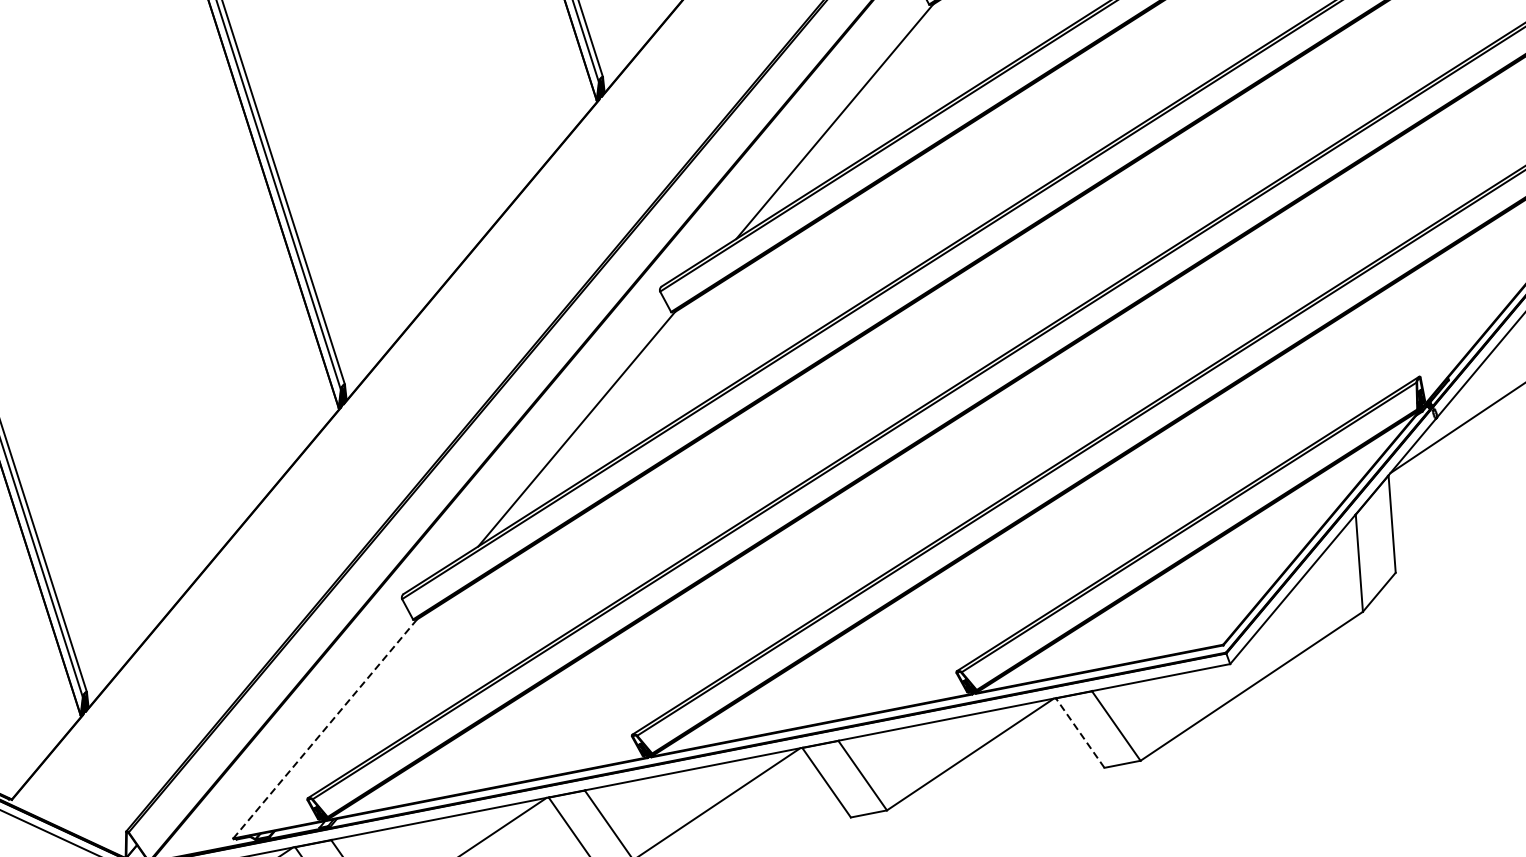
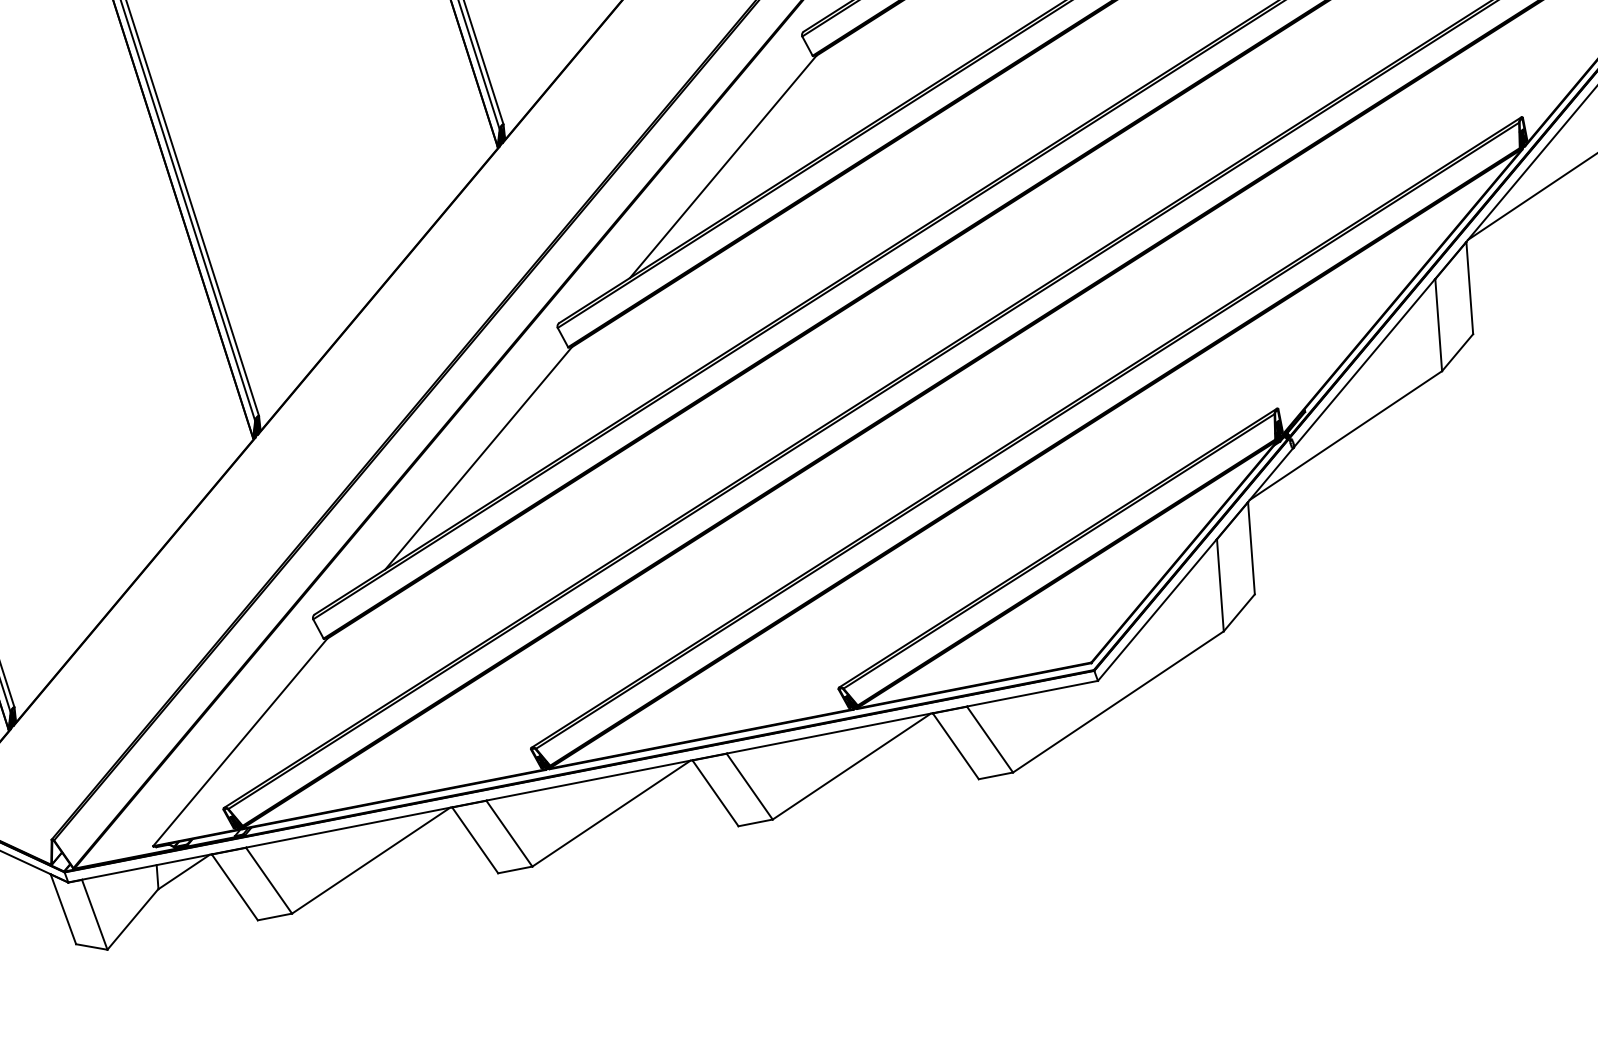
line: (324, 729) -> (239, 742), dashed -> solid
line: (1079, 732) -> (955, 745), dashed -> solid

